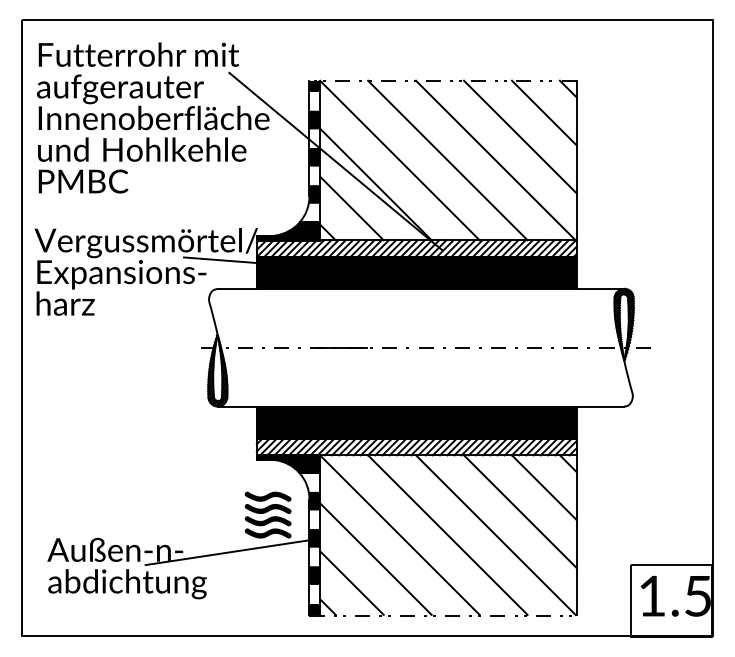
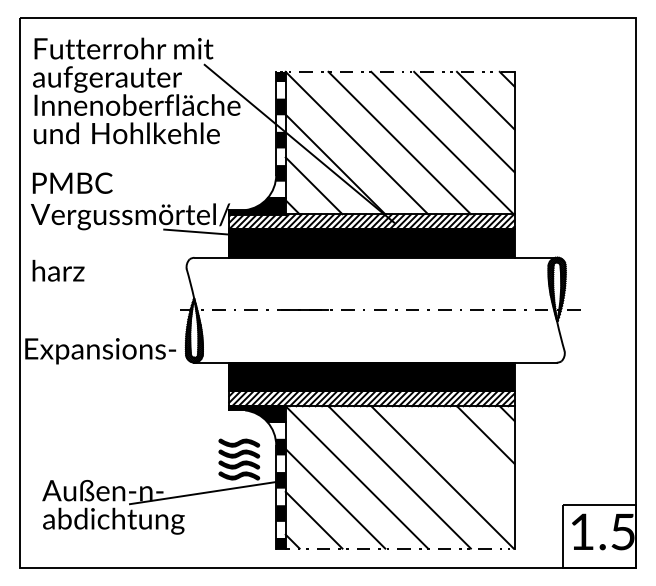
text: (83, 181) -> (72, 183), moved
text: (121, 274) -> (100, 351), moved
line: (520, 511) -> (464, 456), removed

